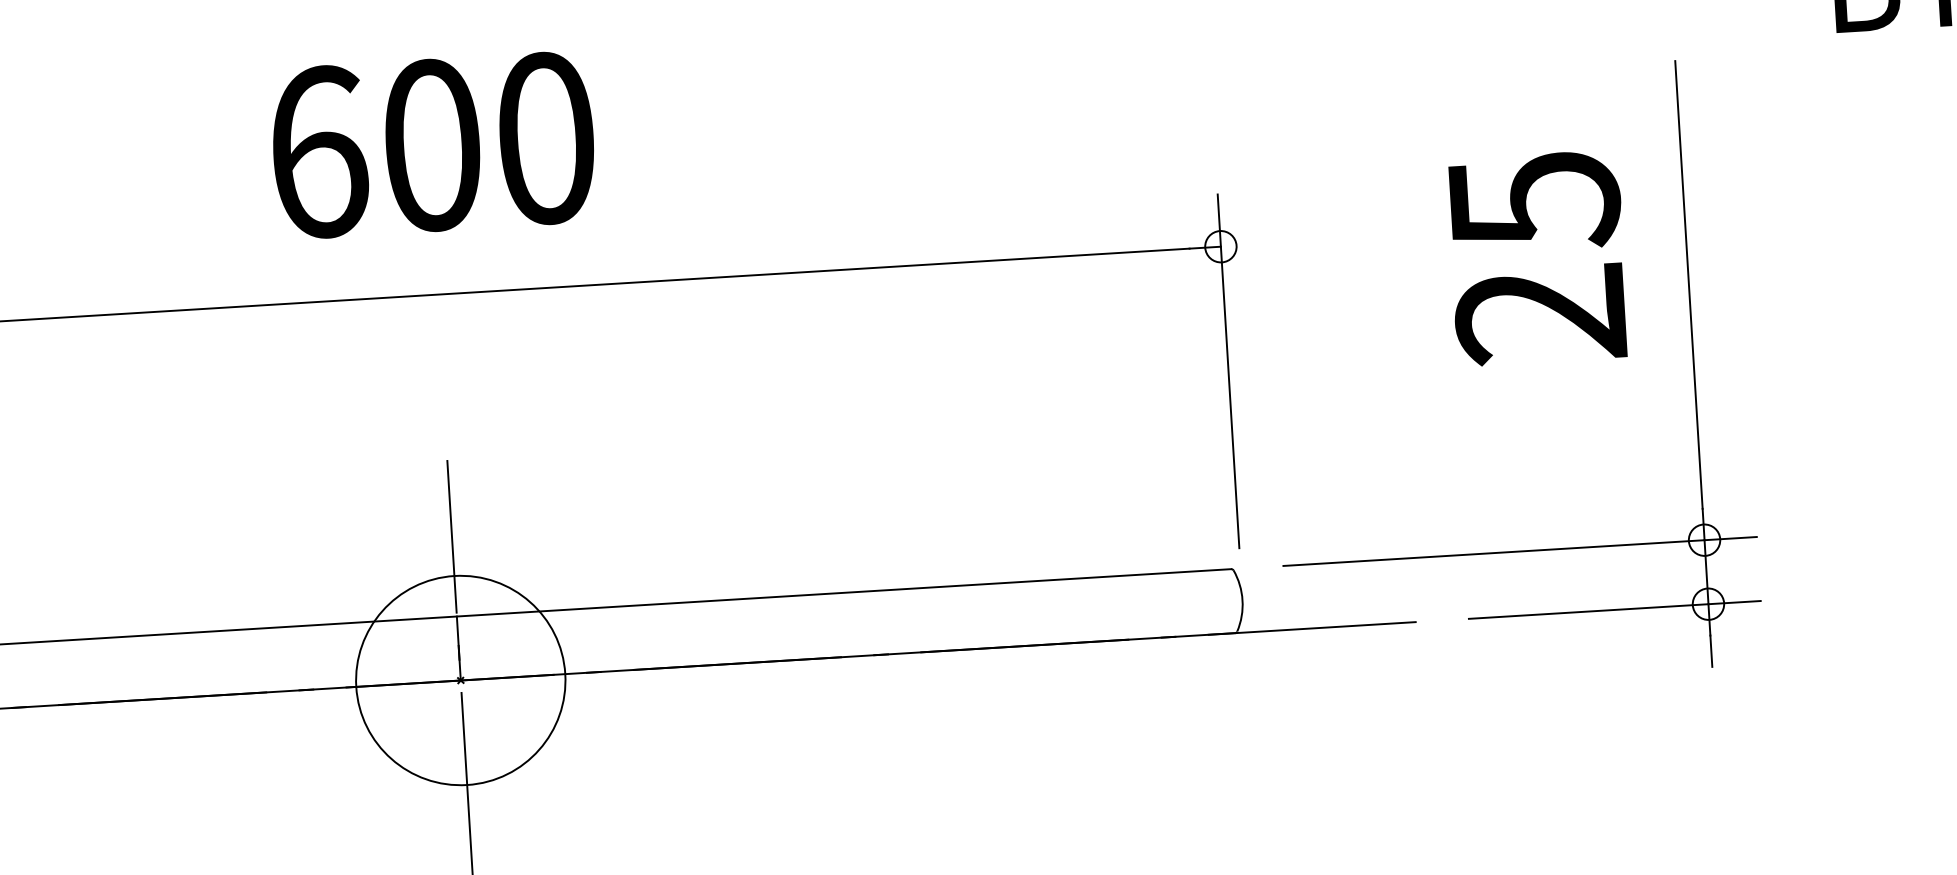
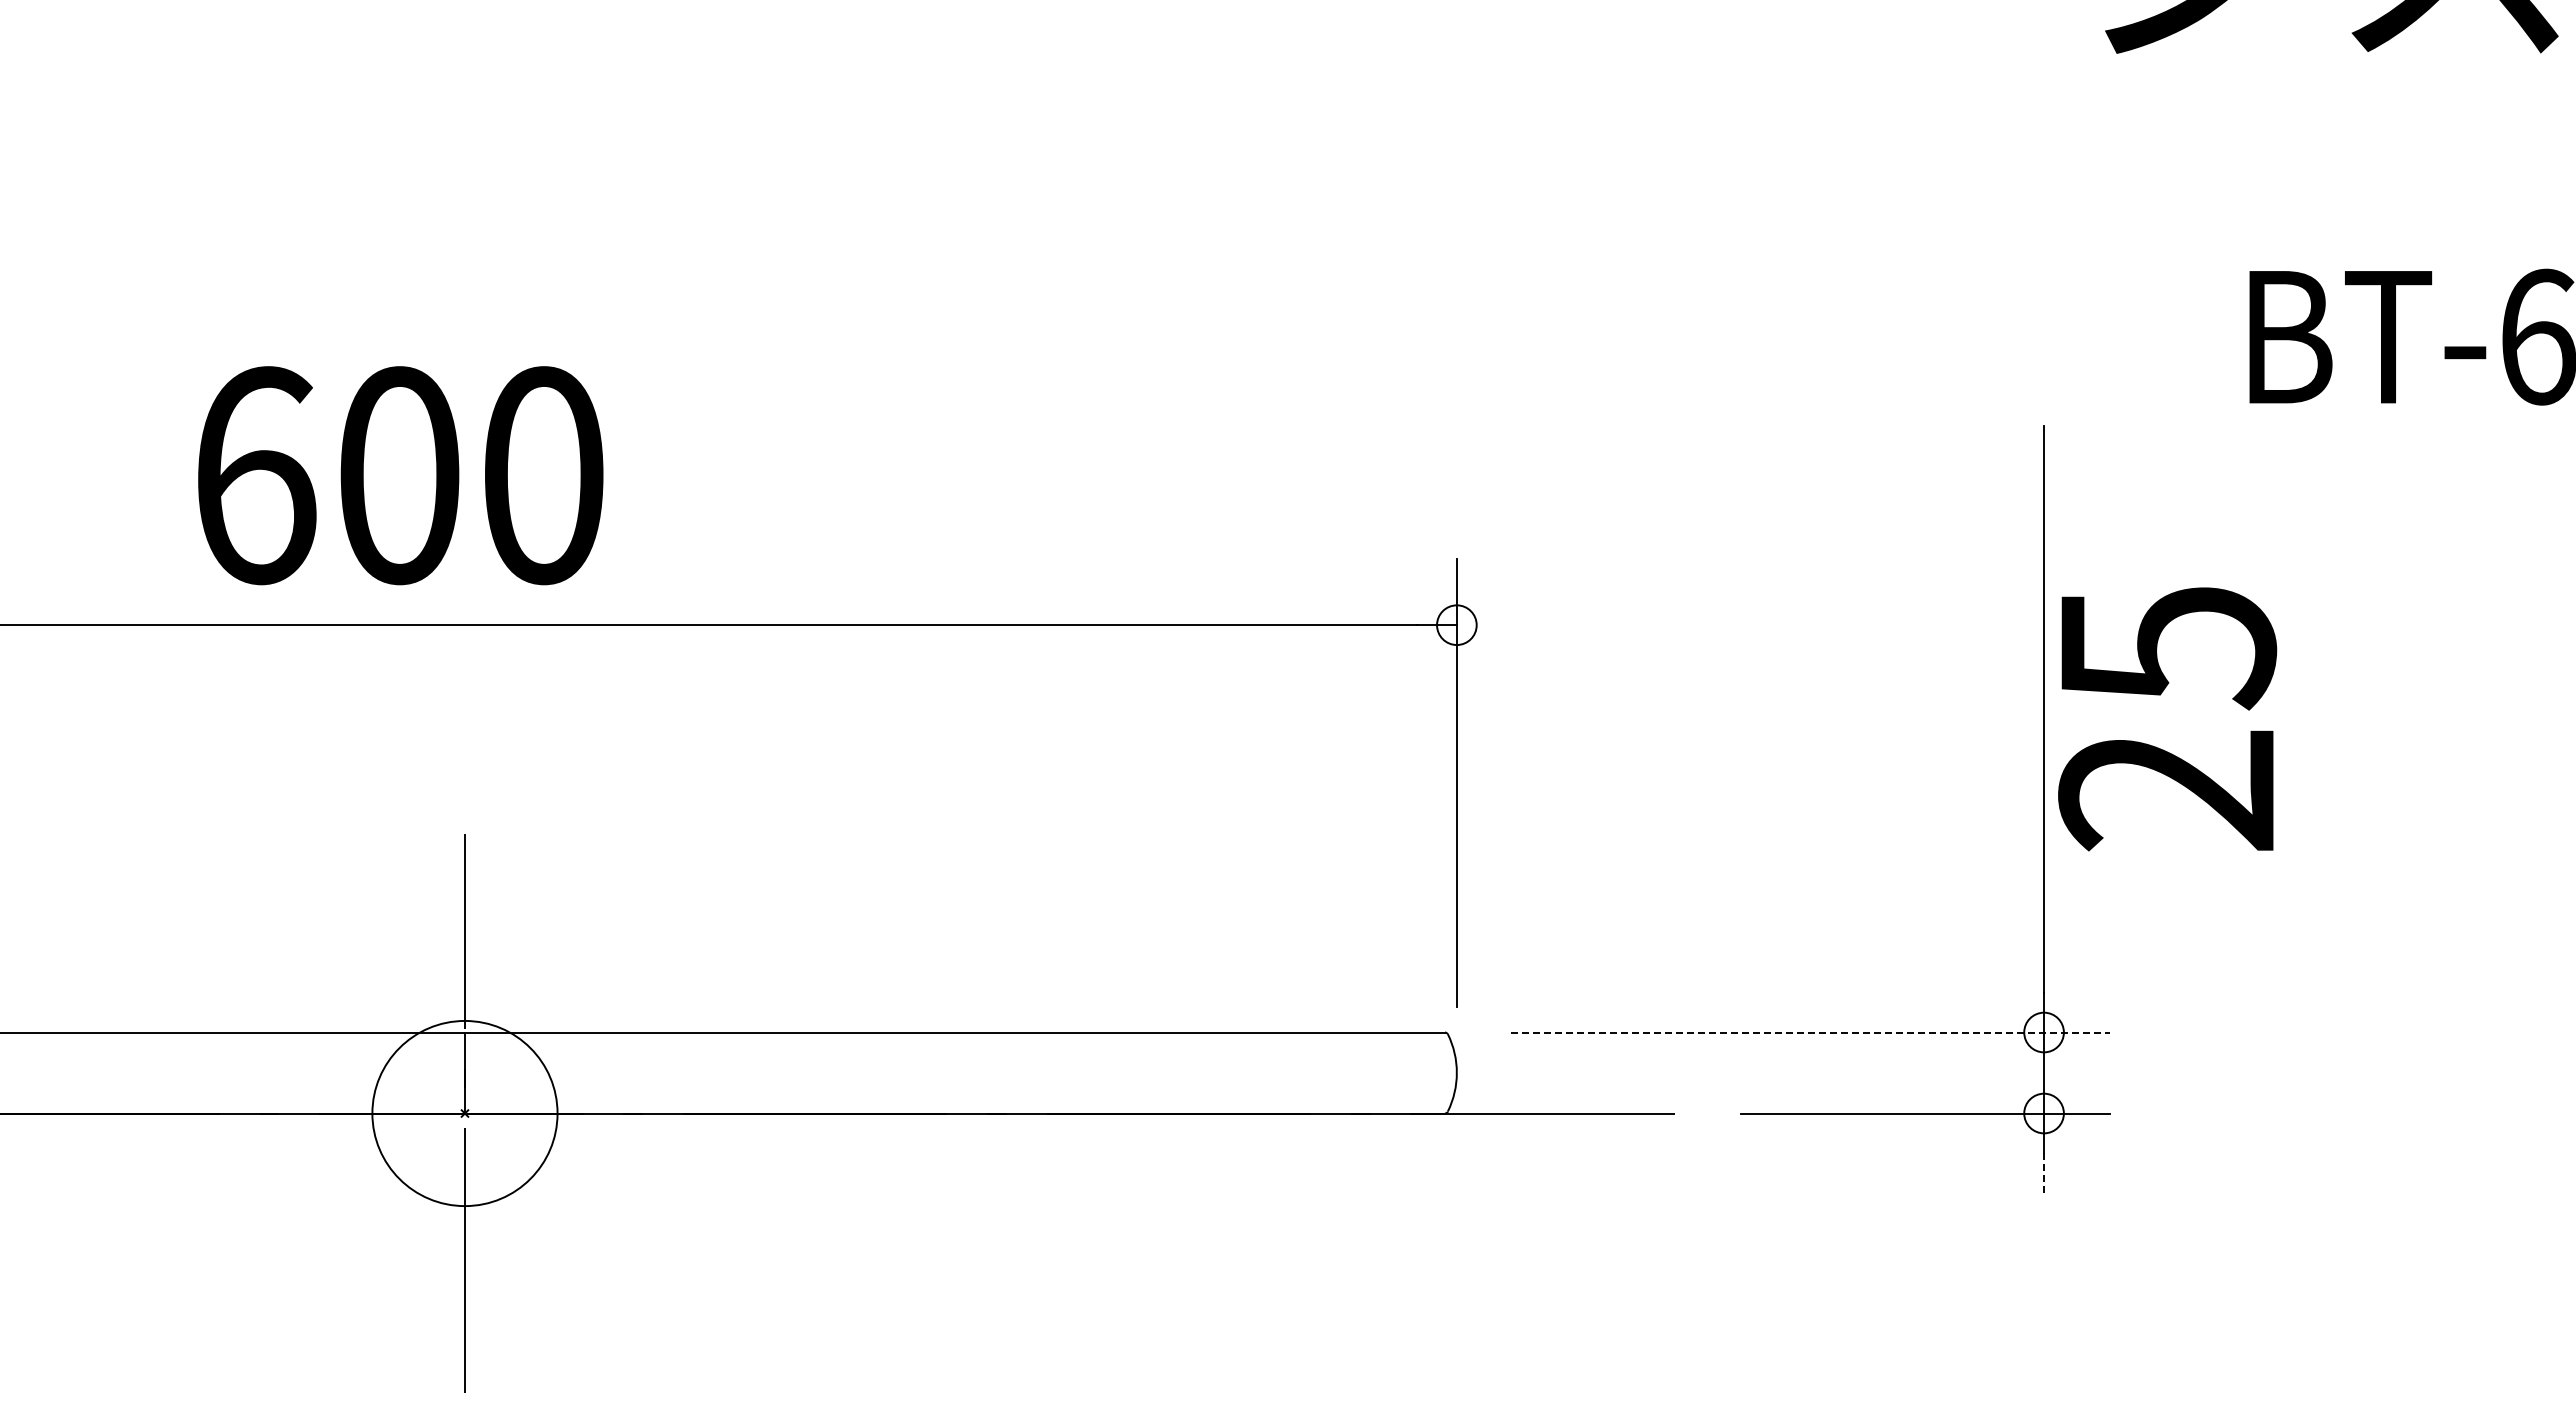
text: (433, 145) -> (400, 475), moved
text: (1537, 258) -> (2167, 719), moved
line: (1520, 551) -> (1810, 1032), solid -> dashed
line: (1711, 651) -> (2044, 1173), solid -> dashed
circle: (460, 680) -> (464, 1113), size x0.7

